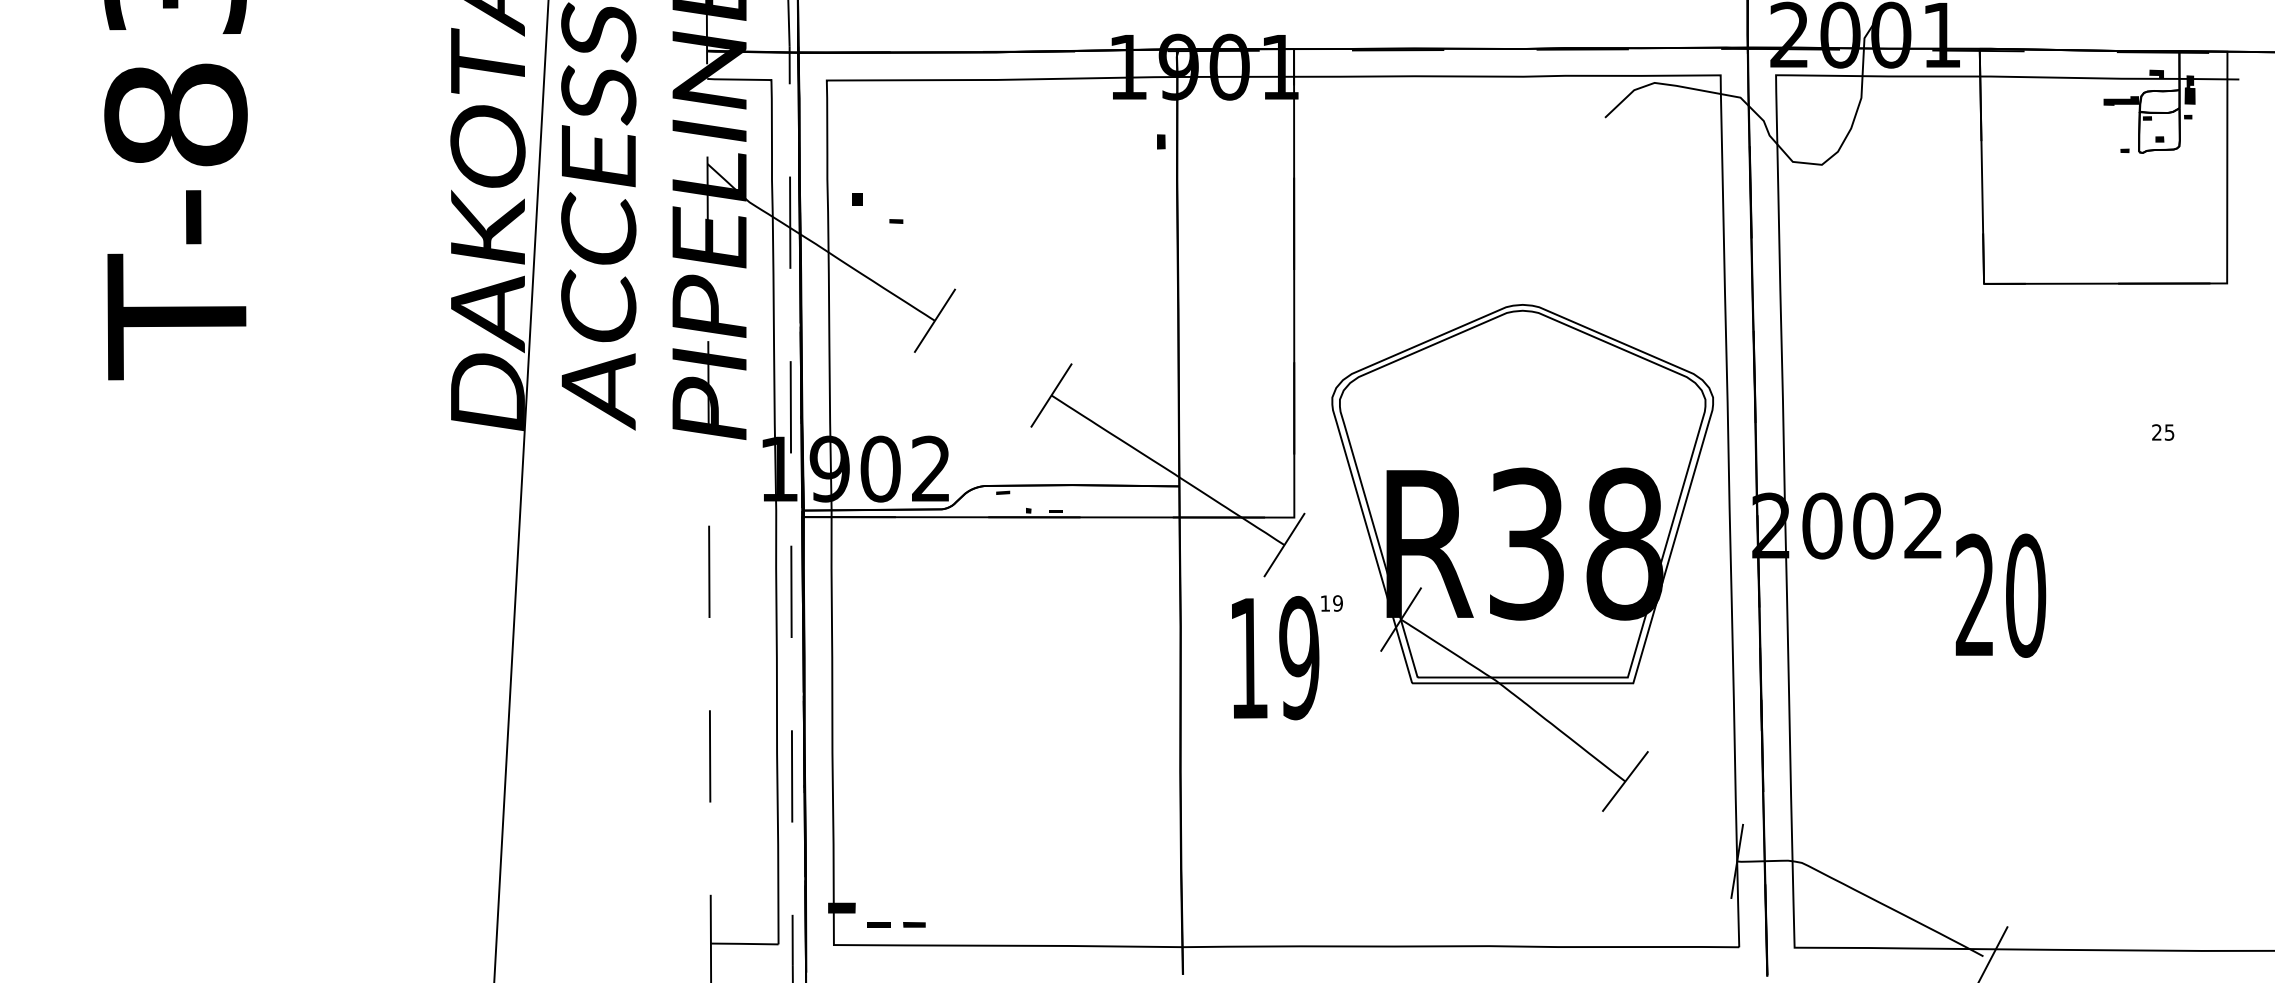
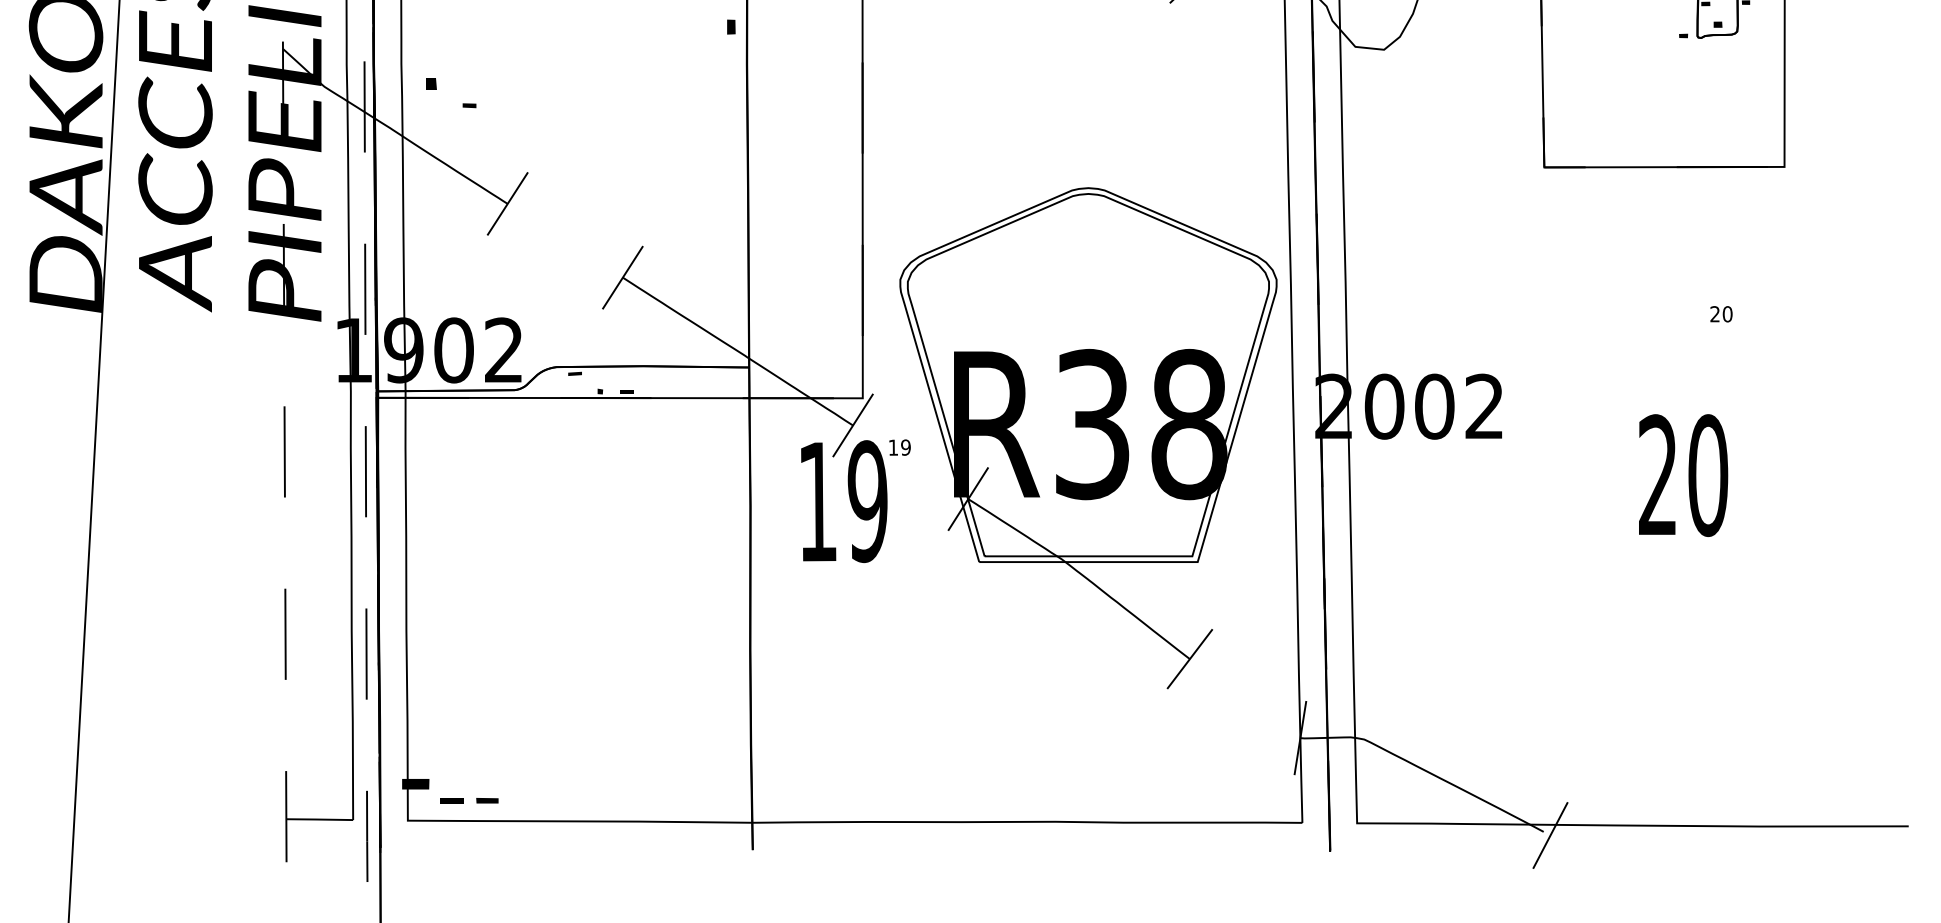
text: (2169, 432) -> (1727, 314), 25 -> 20
text: (2000, 595) -> (1683, 475), moved
text: (1287, 657) -> (856, 500), moved

